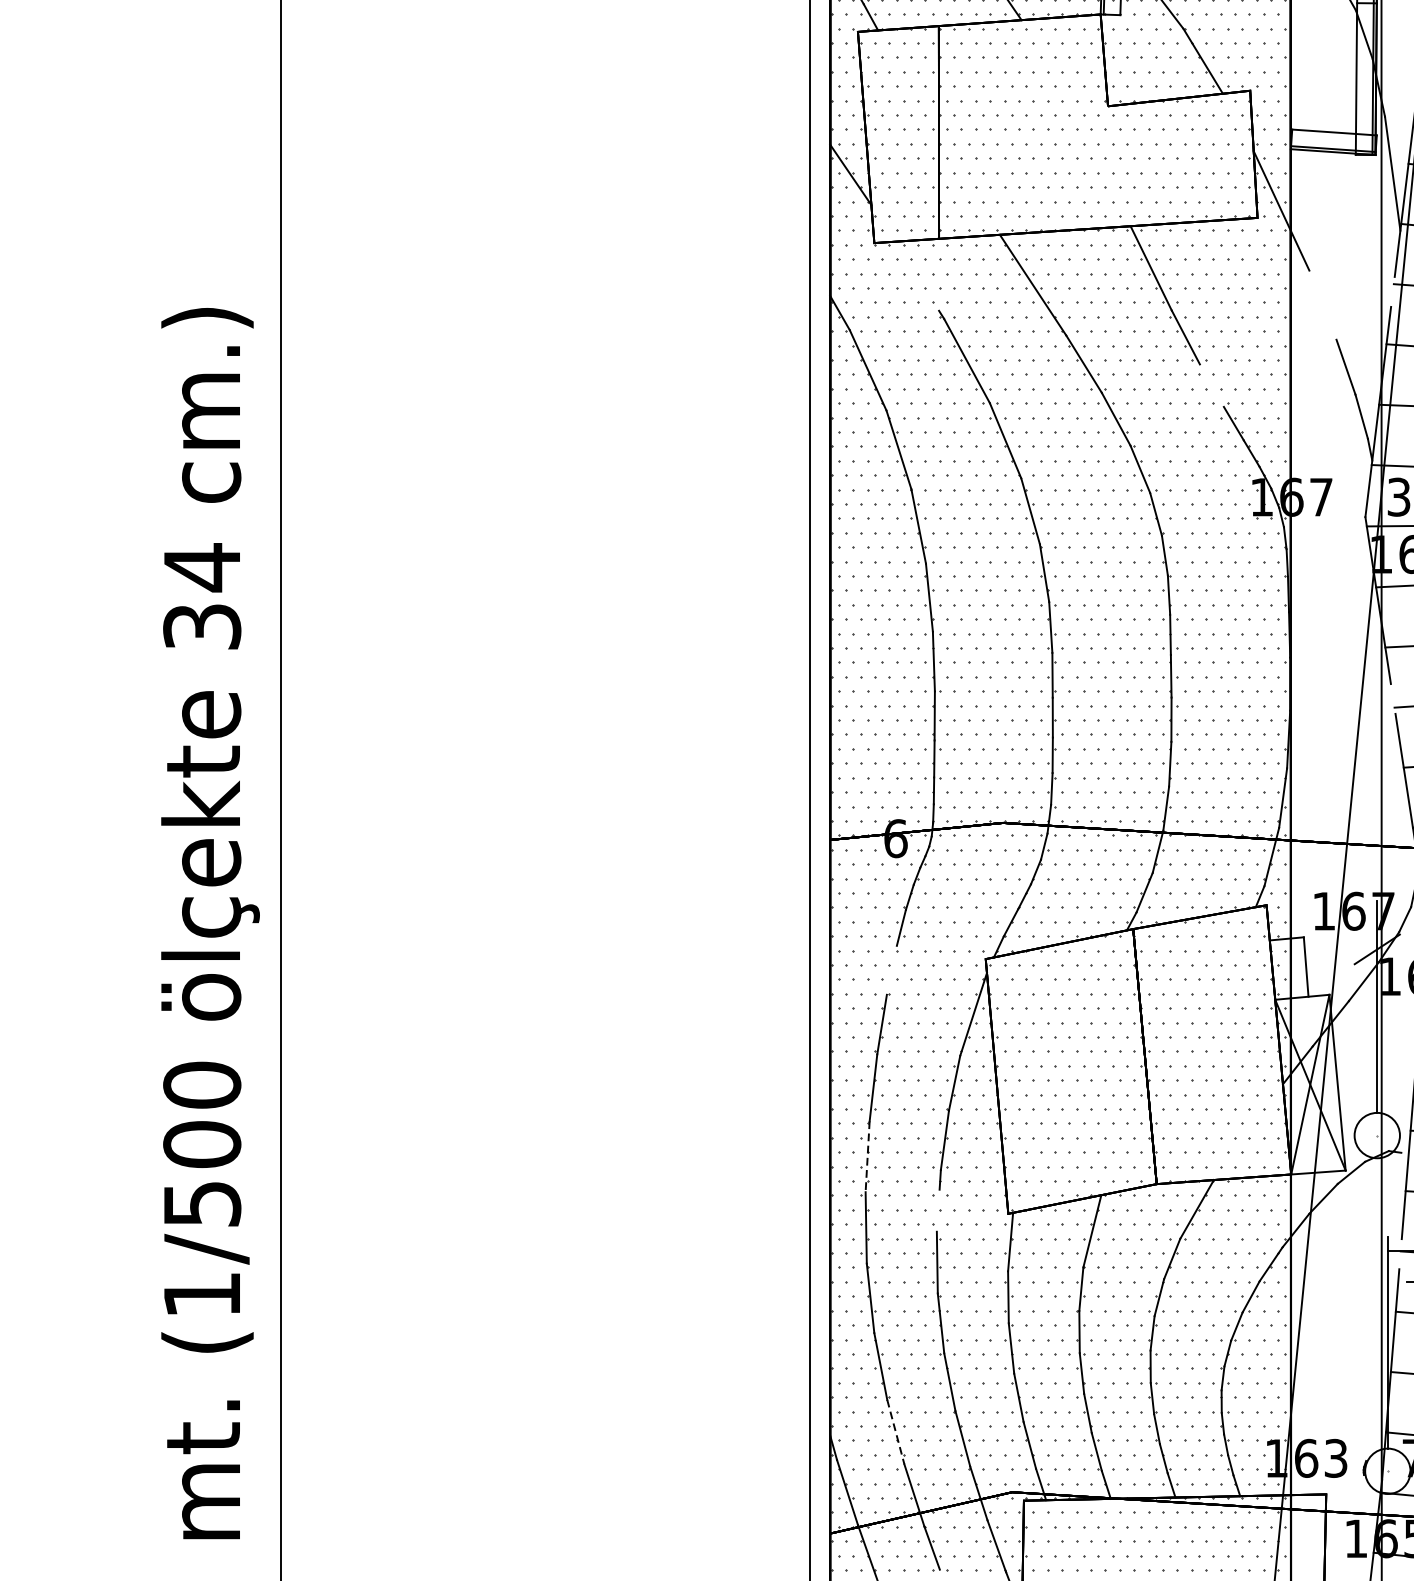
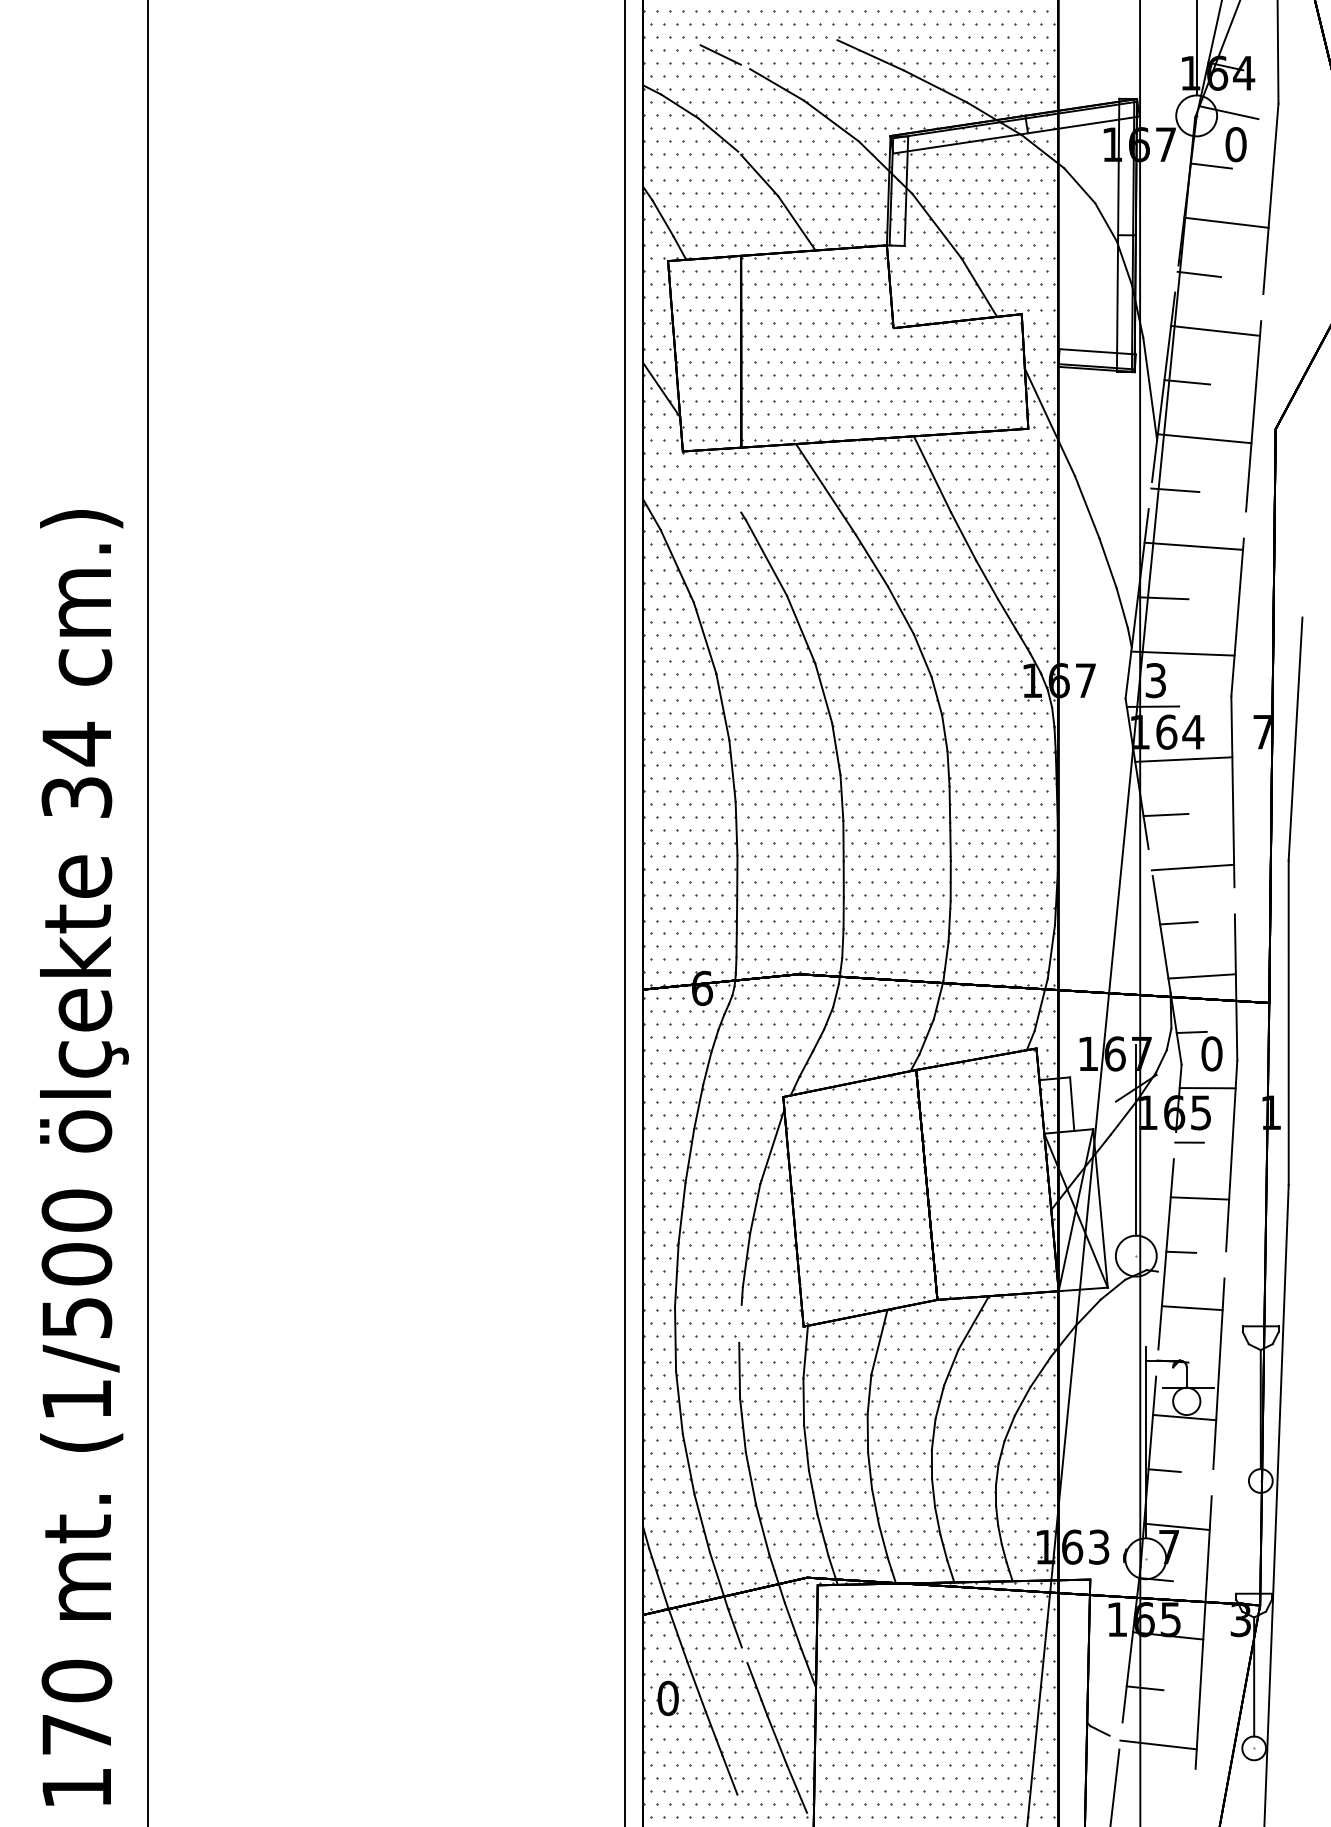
line: (1323, 305) -> (1087, 507), added
line: (1212, 385) -> (987, 579), added
line: (891, 970) -> (698, 1107), added
line: (867, 1157) -> (676, 1275), dashed -> solid
line: (896, 1432) -> (702, 1523), dashed -> solid

